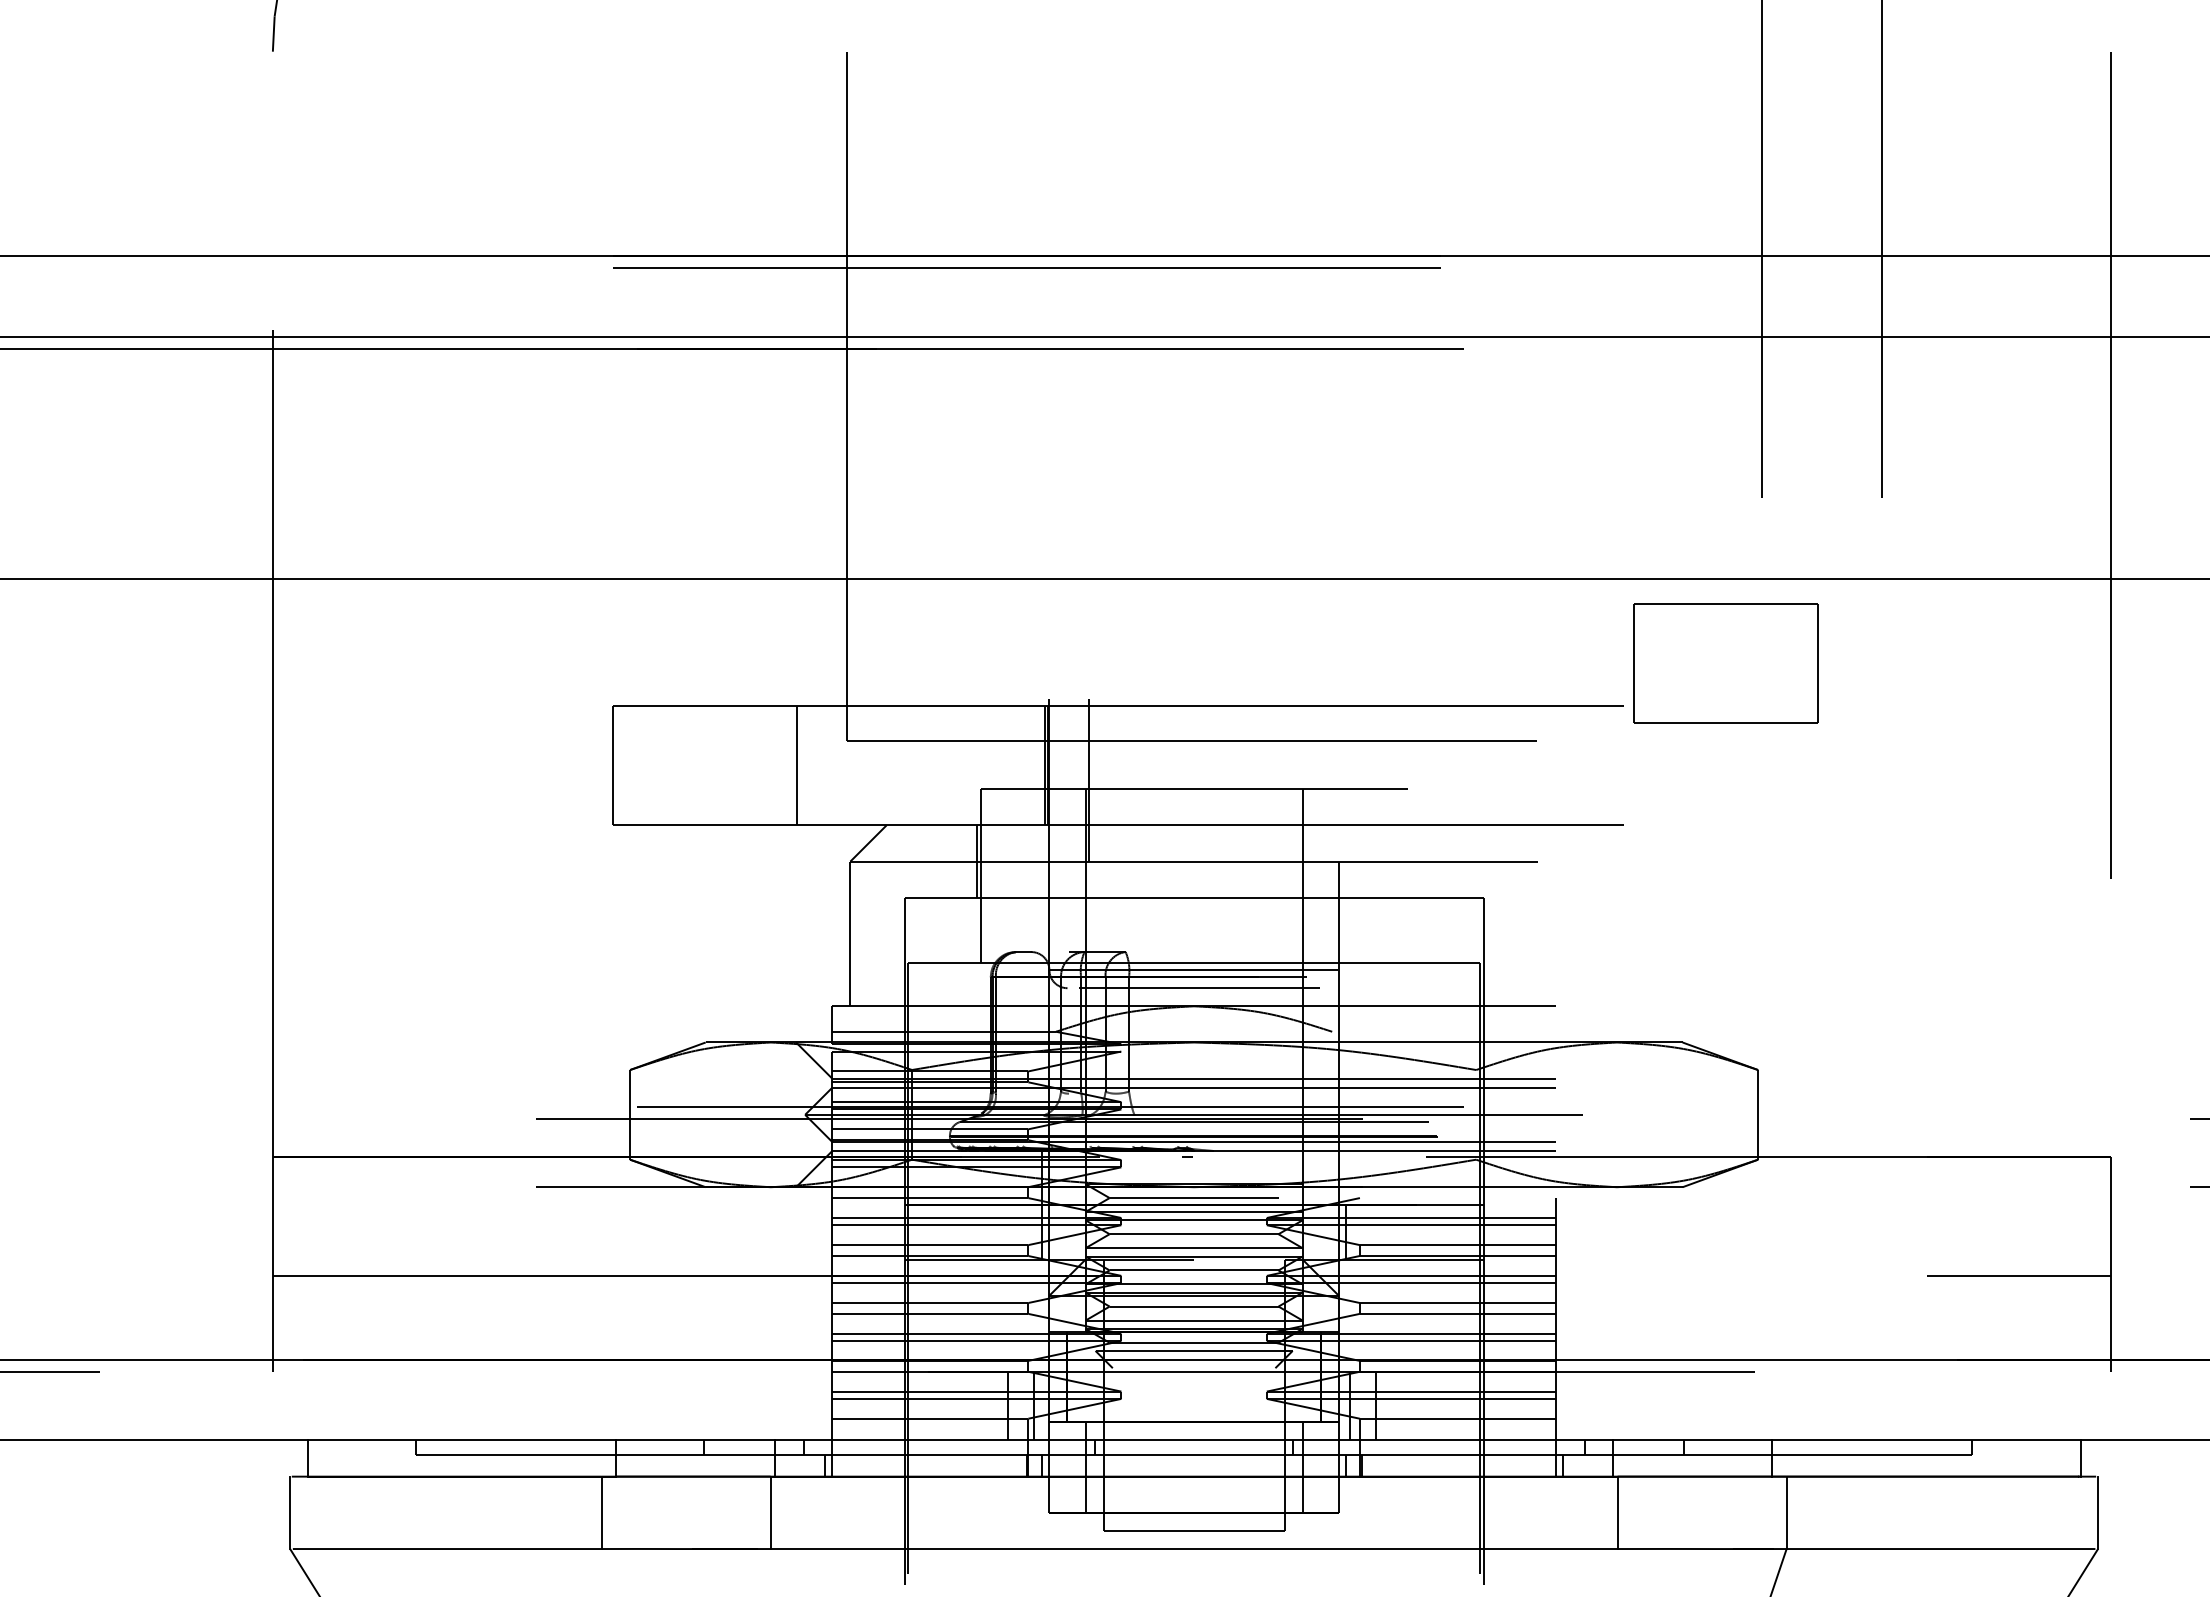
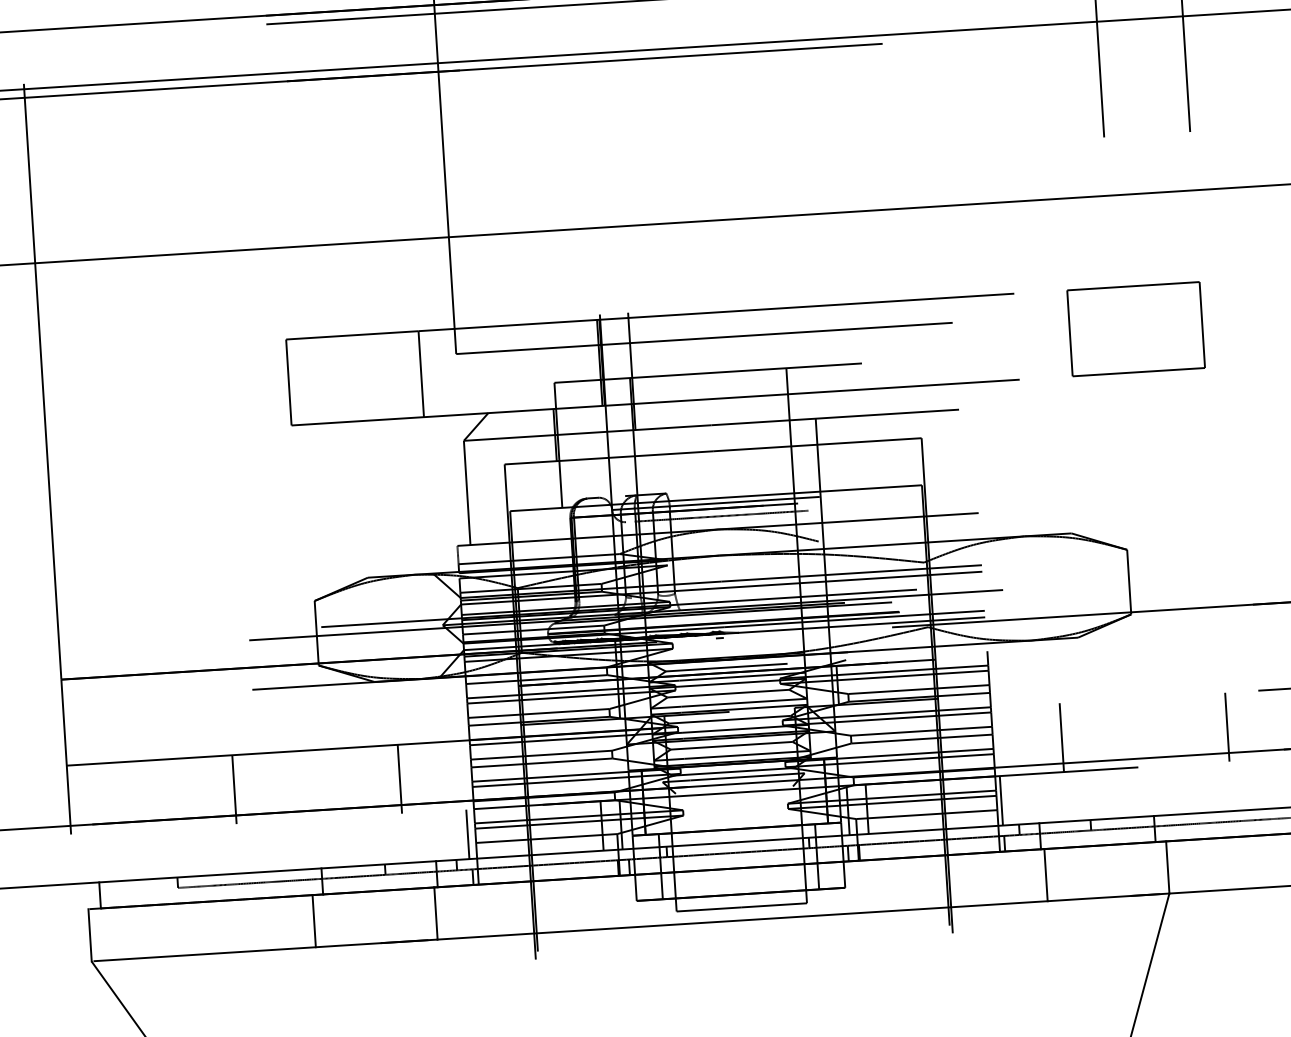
part: (1725, 663) -> (1135, 329), moved
line: (502, 1323) -> (234, 789), added
line: (732, 1323) -> (399, 778), added
line: (1651, 1323) -> (1061, 737), added
line: (1881, 1323) -> (1227, 726), added
line: (821, 1405) -> (467, 833), added
line: (1562, 1405) -> (1001, 800), added

